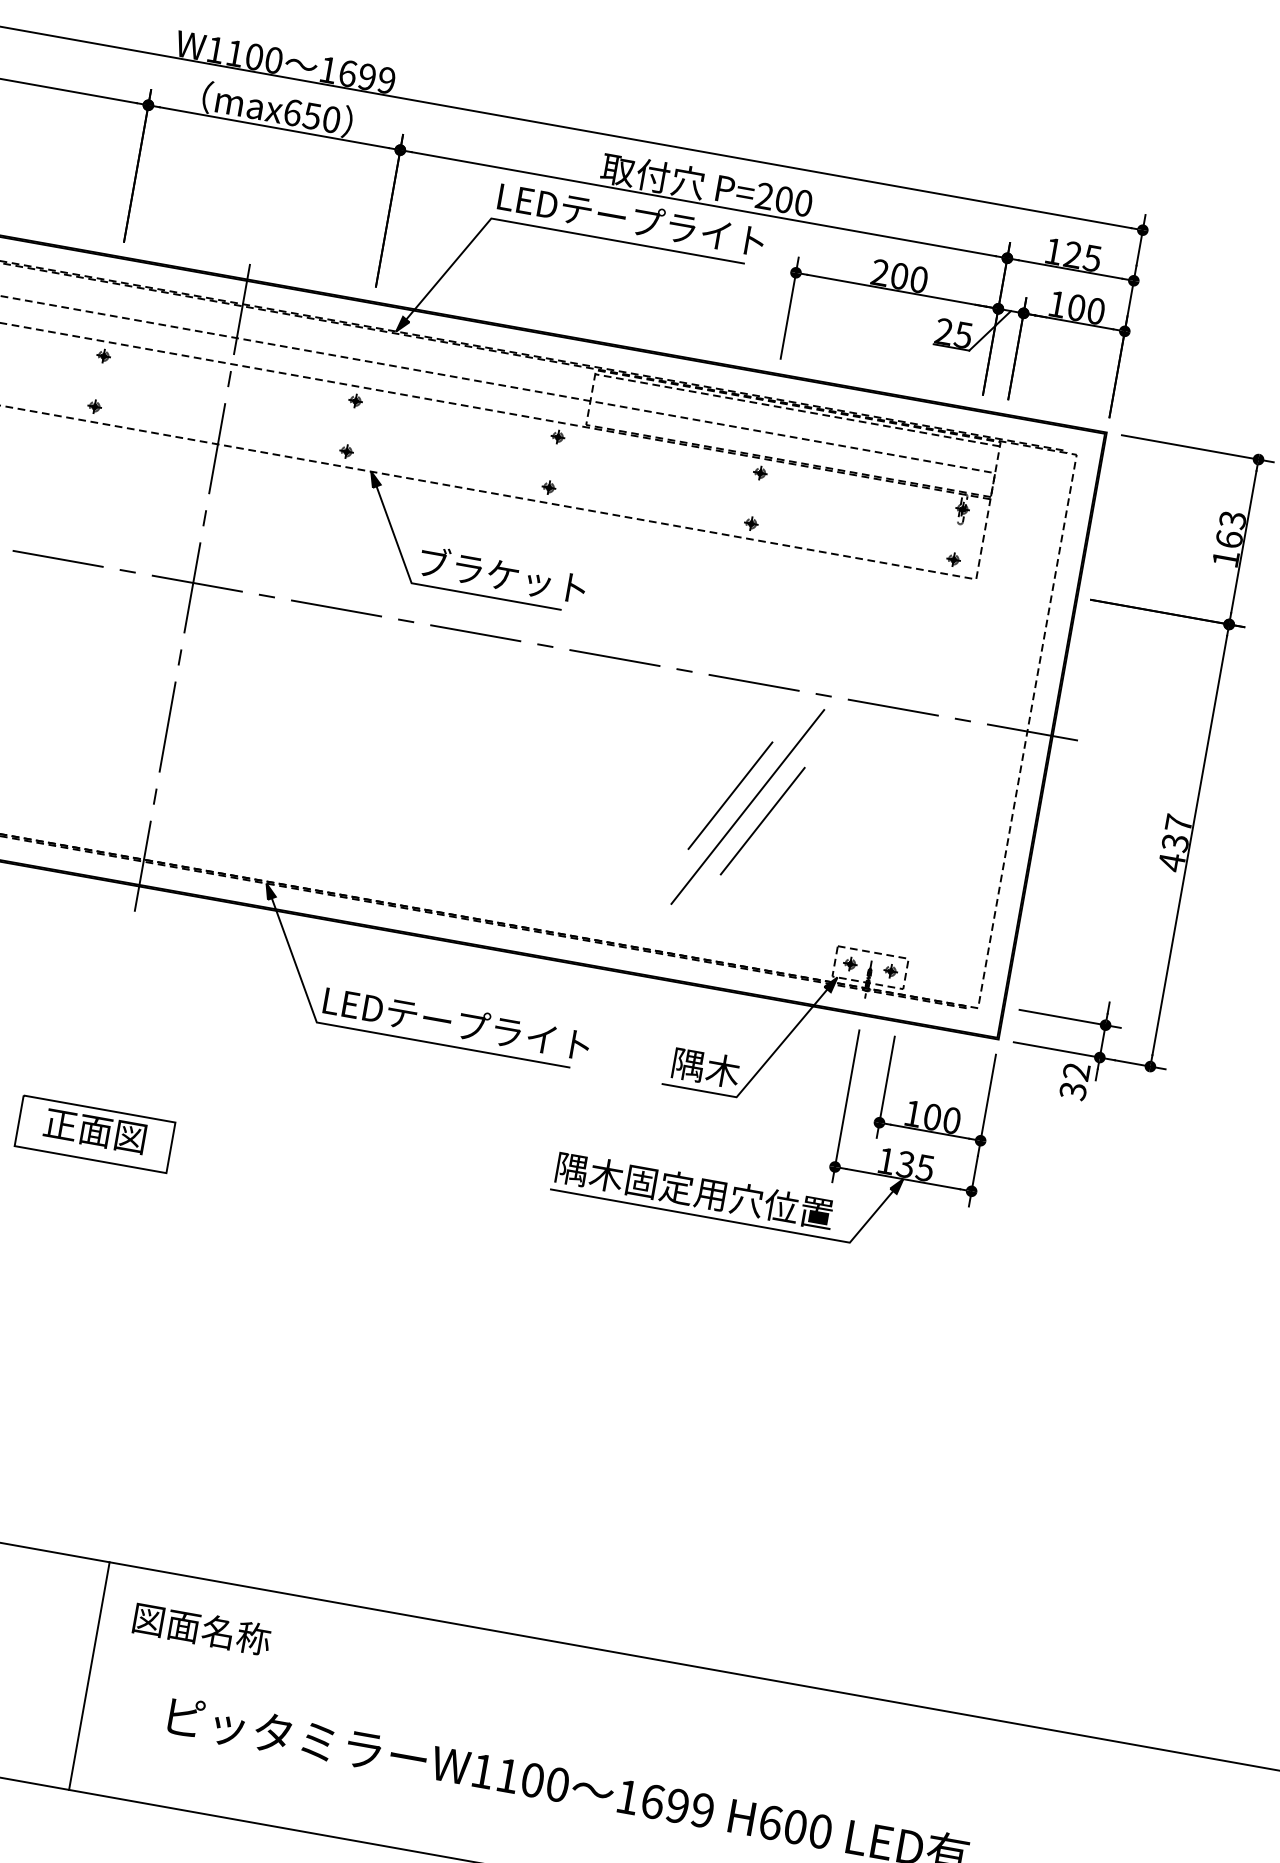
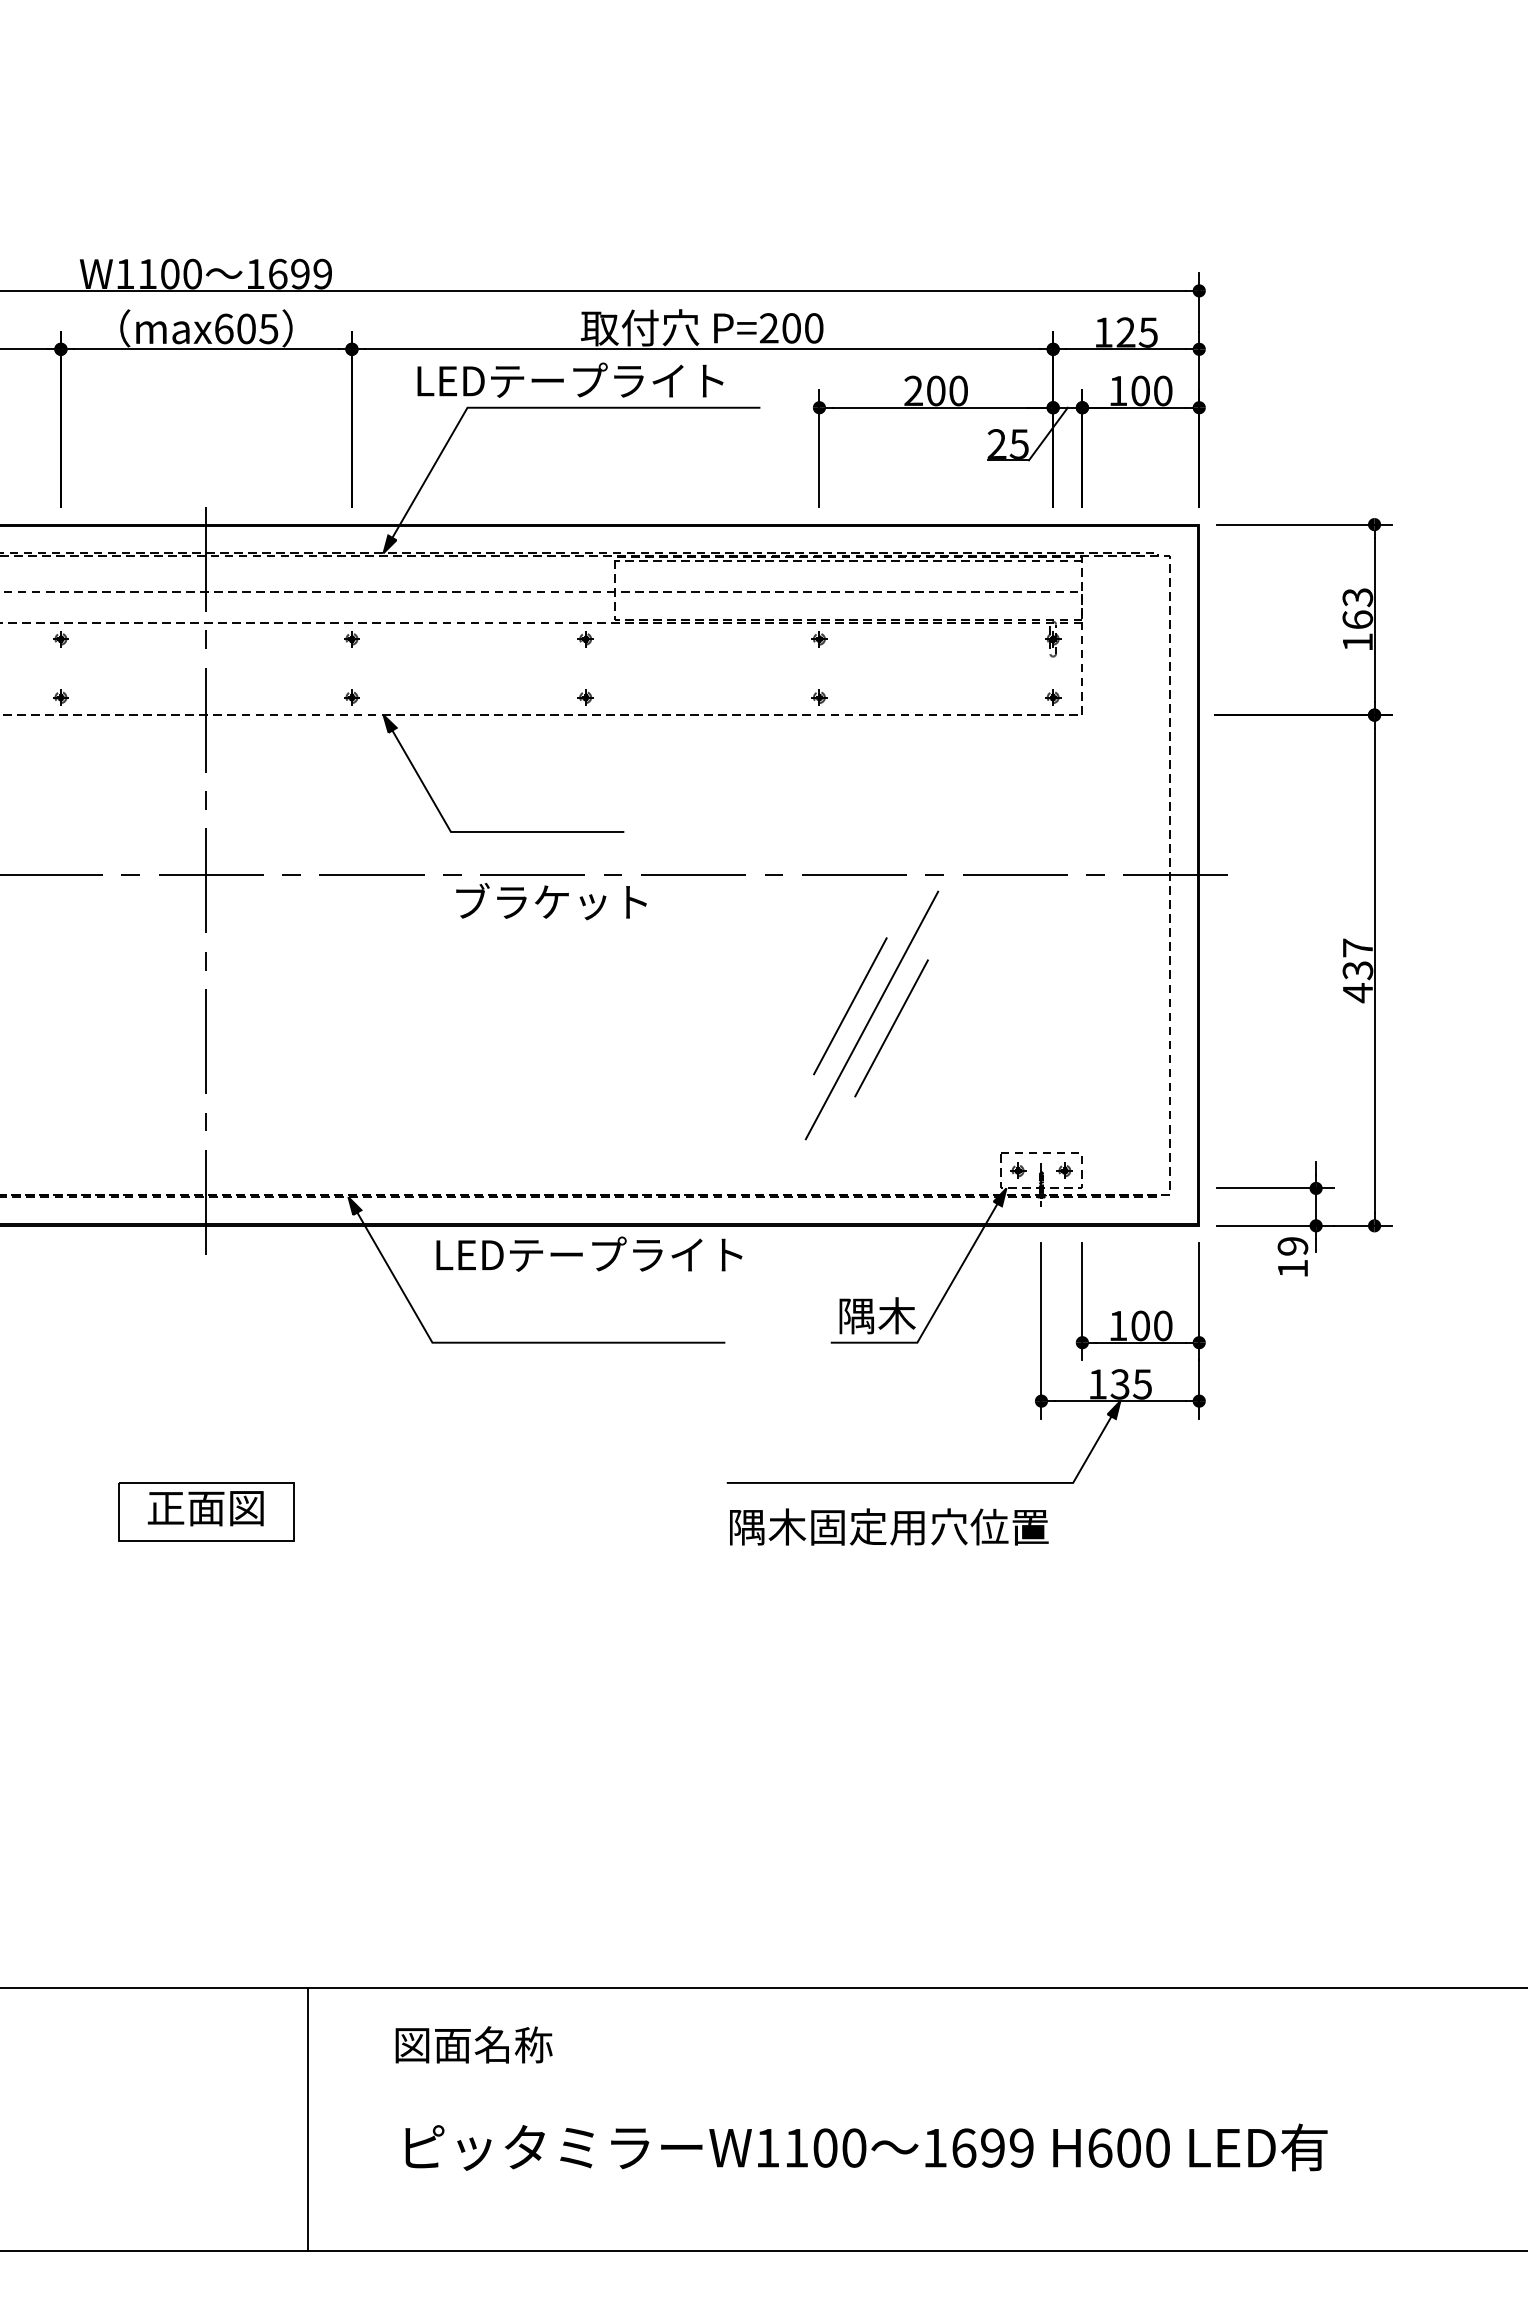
text: (321, 117) -> (257, 328), max650 -> max605
text: (631, 218) -> (570, 379), moved
text: (502, 574) -> (551, 901), moved
text: (457, 1022) -> (589, 1253), moved
text: (1074, 1081) -> (1292, 1257), 32 -> 19
text: (695, 1190) -> (889, 1526), moved
text: (201, 1628) -> (473, 2044), moved

